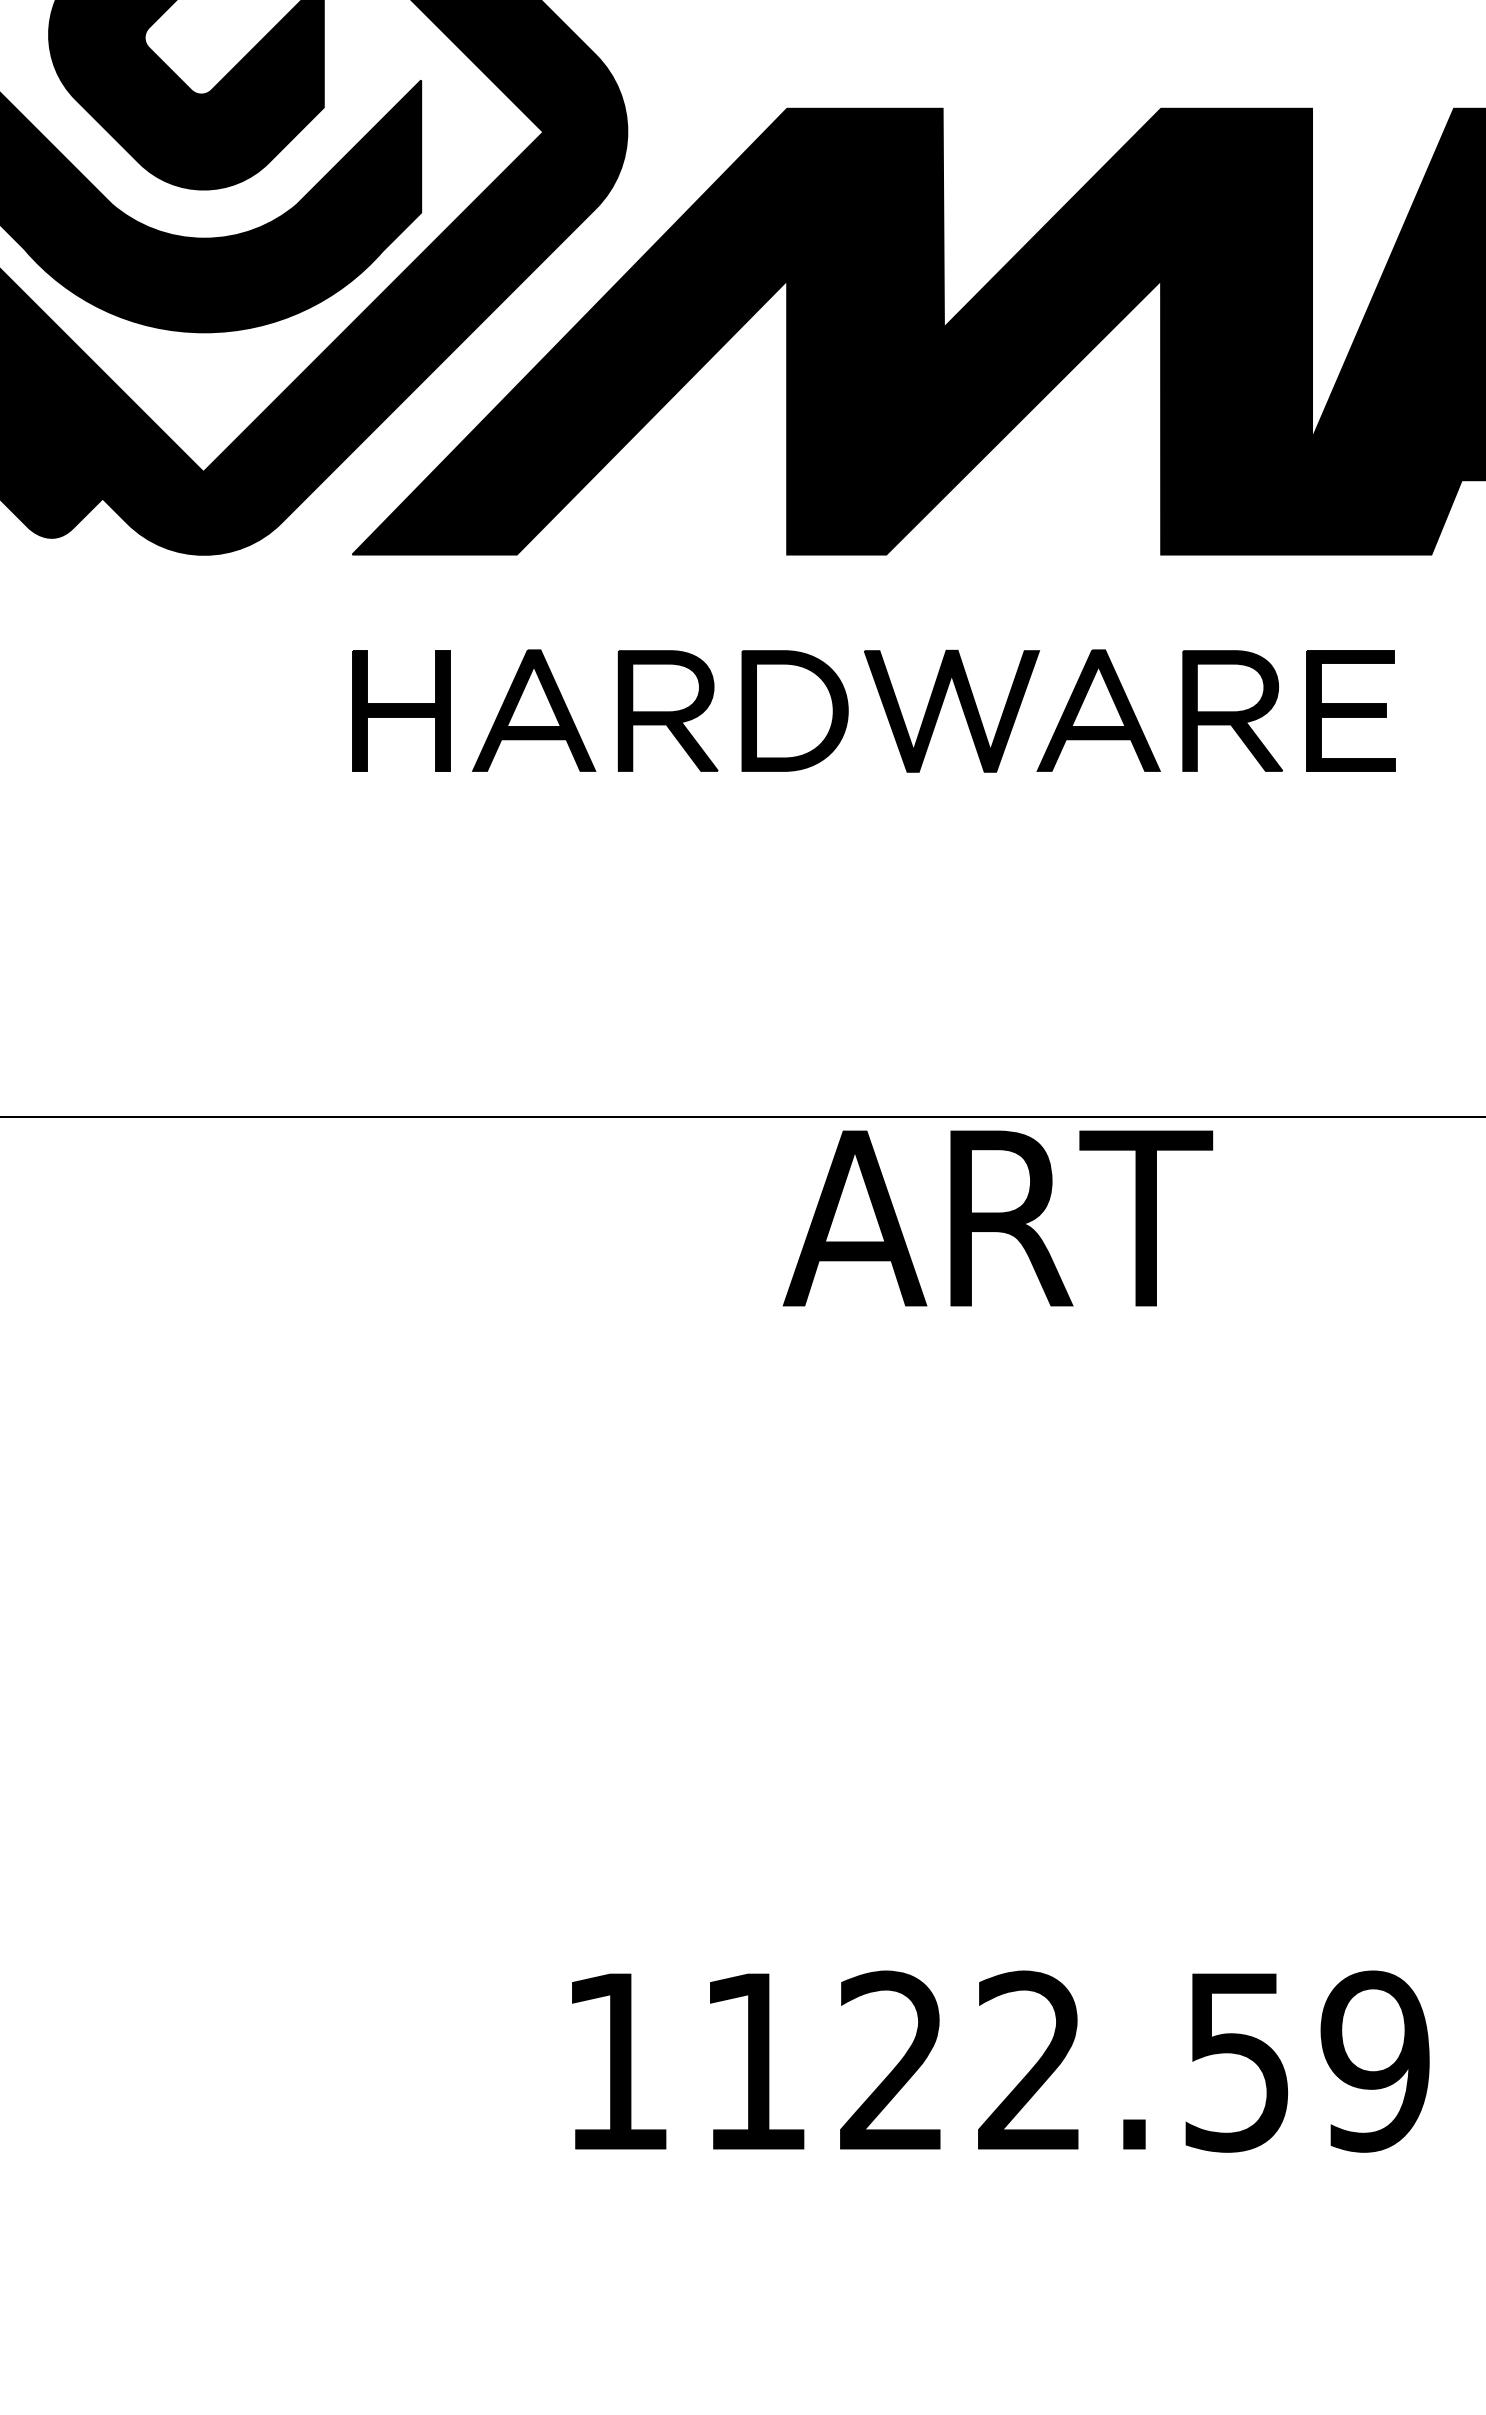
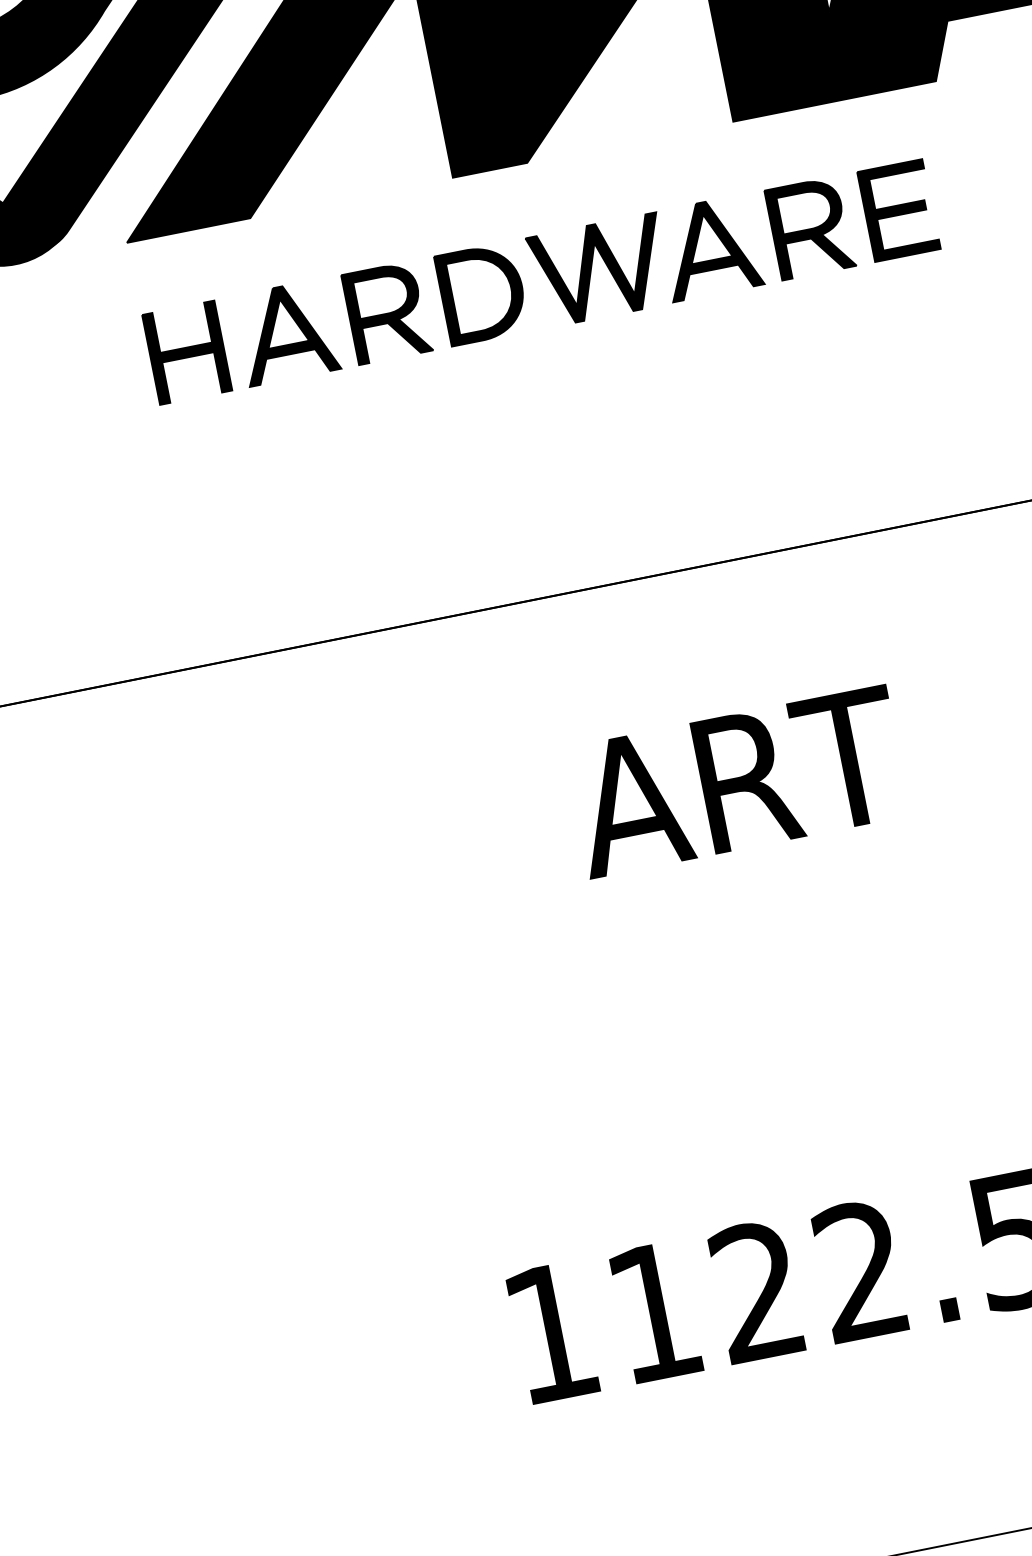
text: (997, 1218) -> (737, 781), moved

